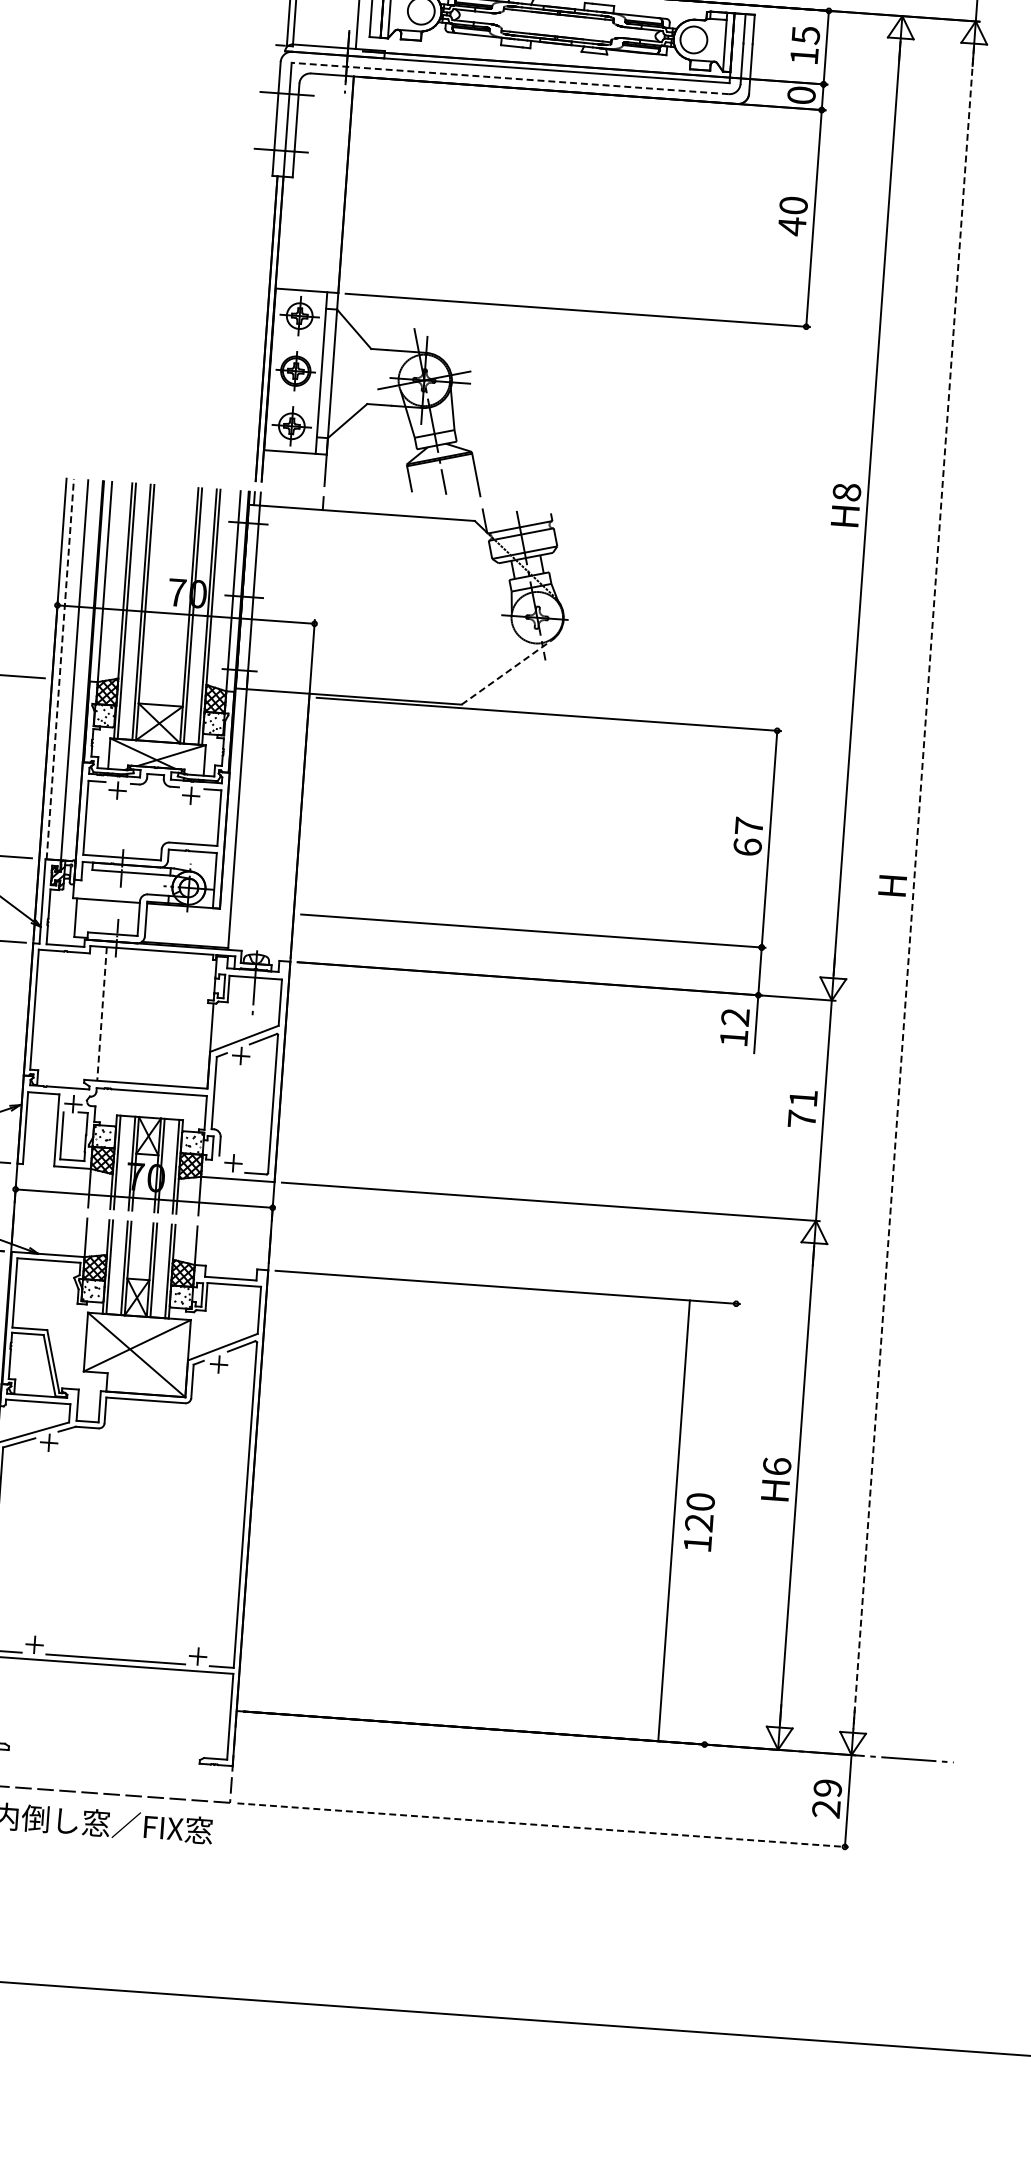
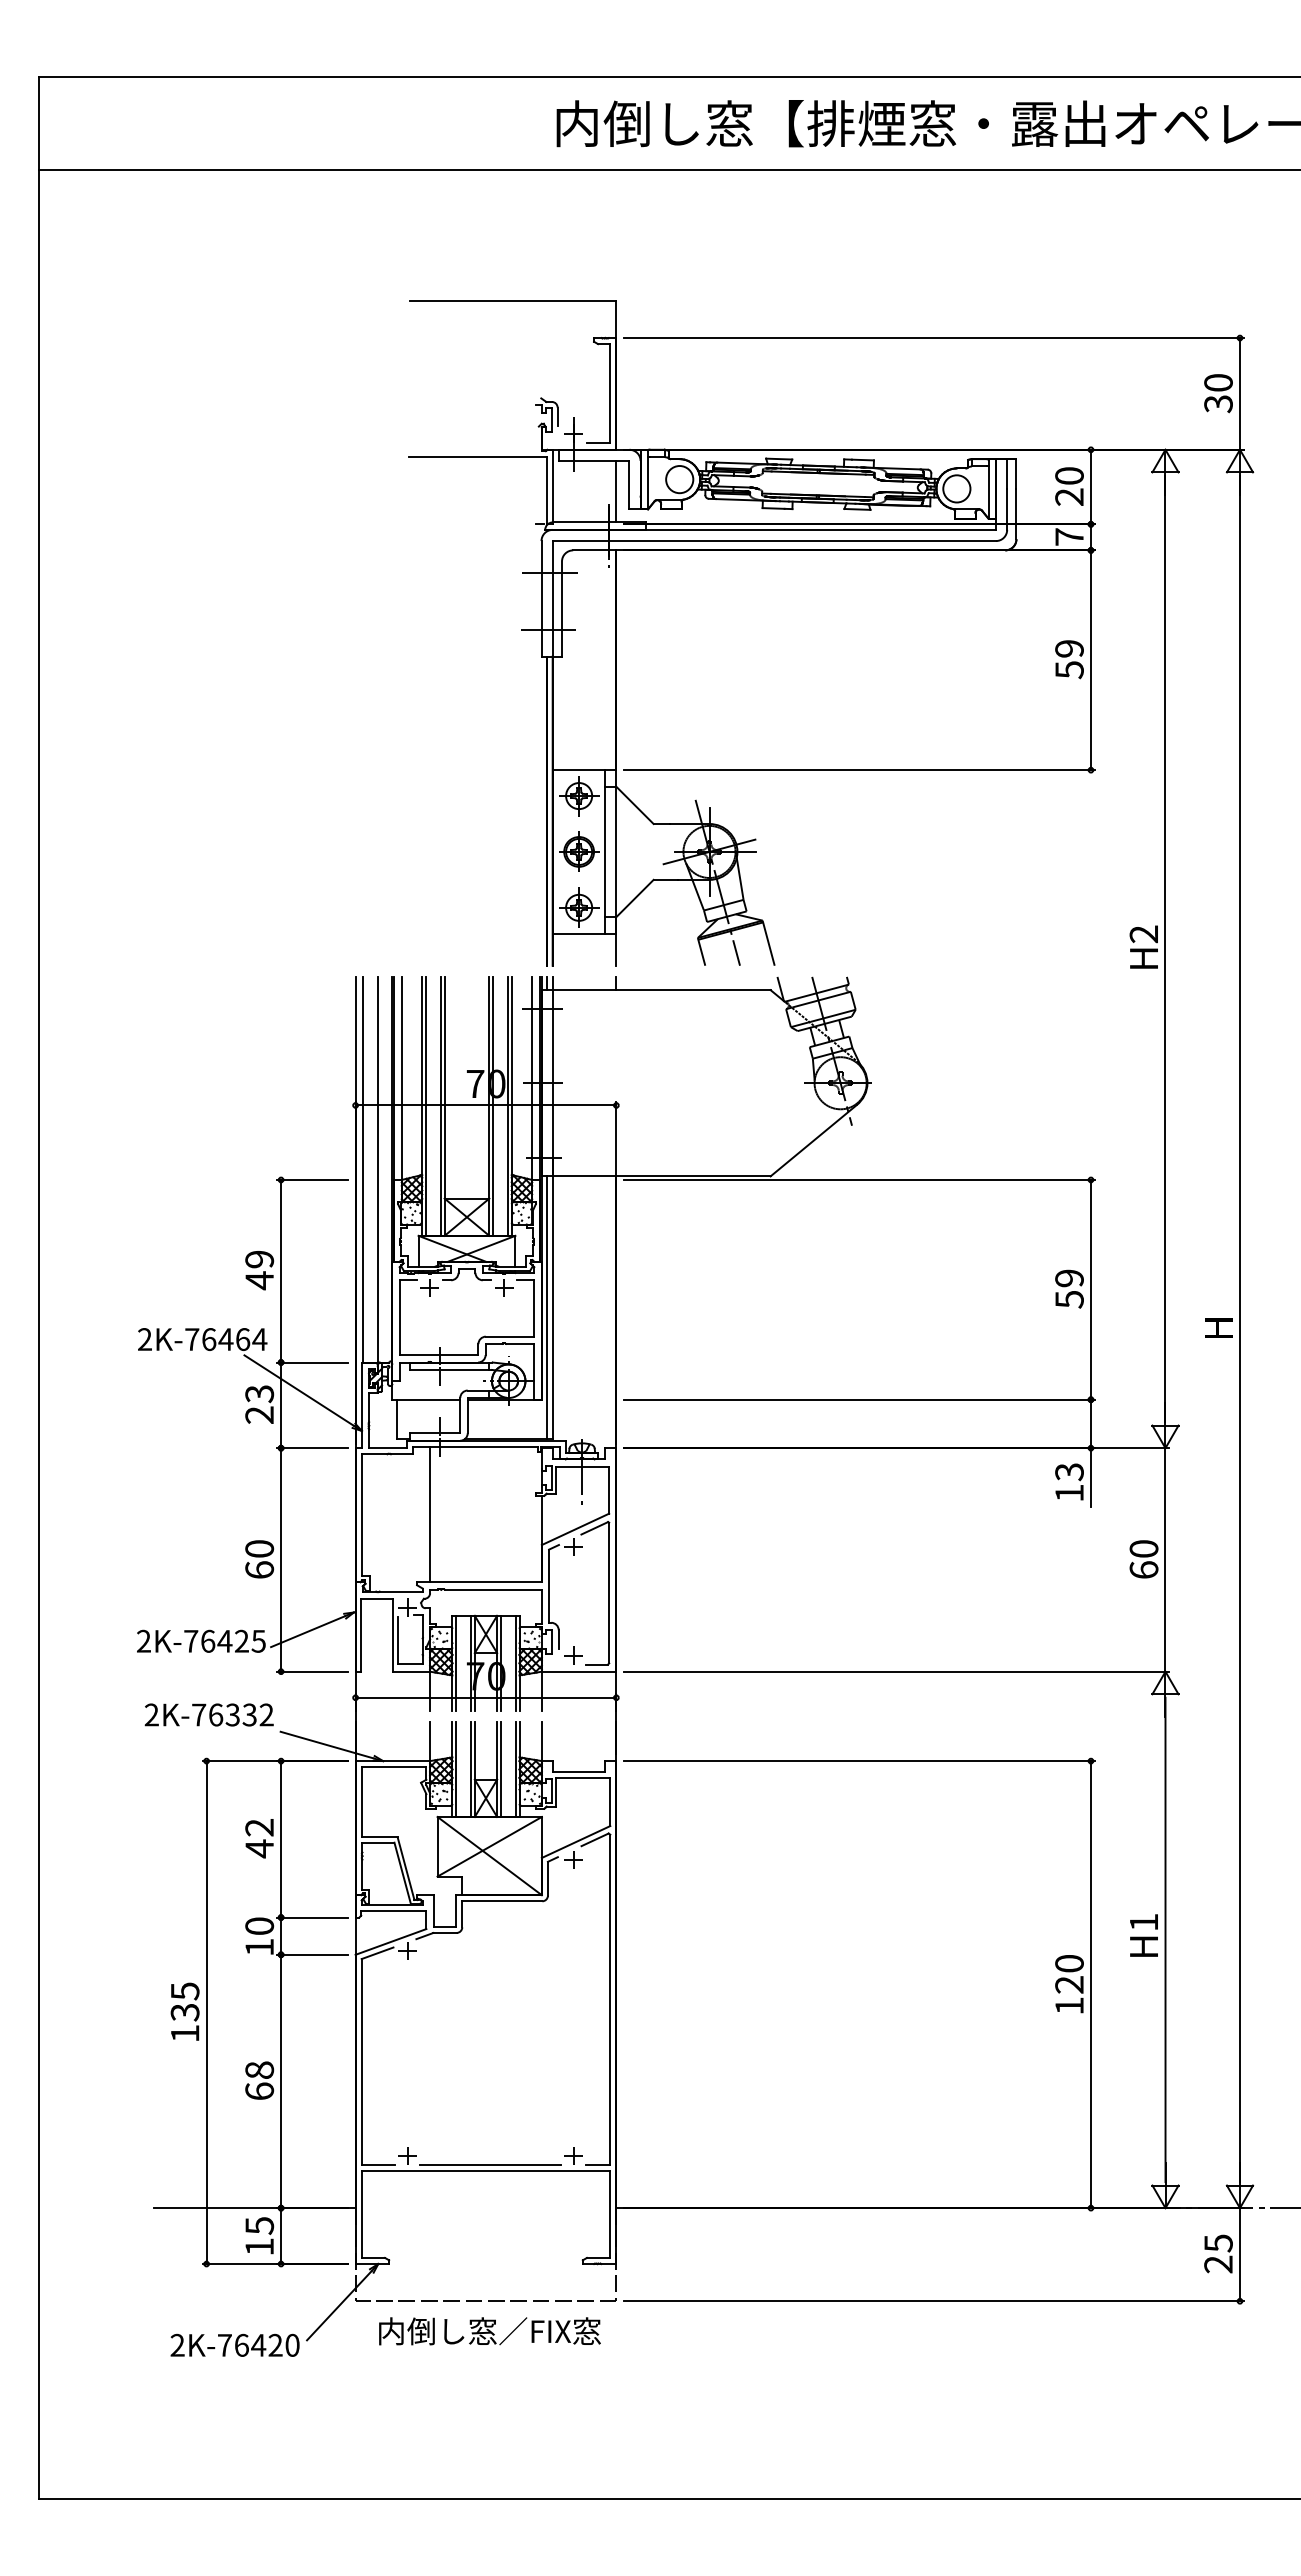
text: (805, 45) -> (1069, 486), 15 -> 20
line: (510, 78) -> (774, 541), dashed -> solid
text: (801, 94) -> (1069, 536), 0 -> 7
text: (792, 216) -> (1069, 659), 40 -> 59
text: (846, 492) -> (1143, 934), H8 -> H2
line: (60, 669) -> (363, 1169), dashed -> solid
line: (506, 672) -> (813, 1140), dashed -> solid
line: (231, 818) -> (546, 1307), added
text: (748, 836) -> (1069, 1288), 67 -> 59
line: (913, 888) -> (1239, 1329), dashed -> solid
line: (102, 1013) -> (430, 1514), dashed -> solid
text: (735, 1017) -> (1069, 1472), 12 -> 13
text: (802, 1108) -> (1143, 1559), 71 -> 60
text: (776, 1465) -> (1143, 1921), H6 -> H1
line: (673, 1520) -> (1090, 1984), moved
text: (827, 1788) -> (1218, 2243), 29 -> 25
line: (542, 1825) -> (933, 2301), dashed -> solid

